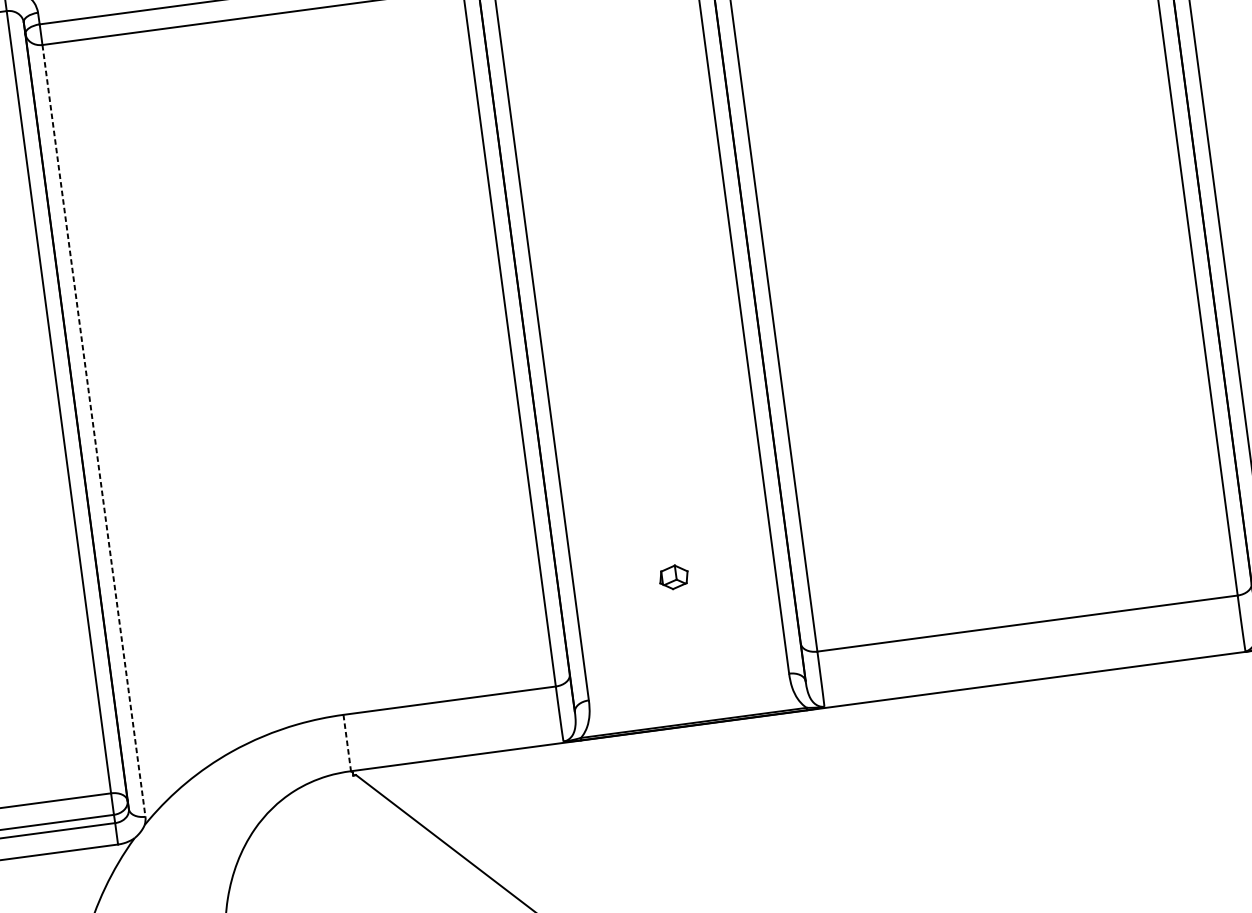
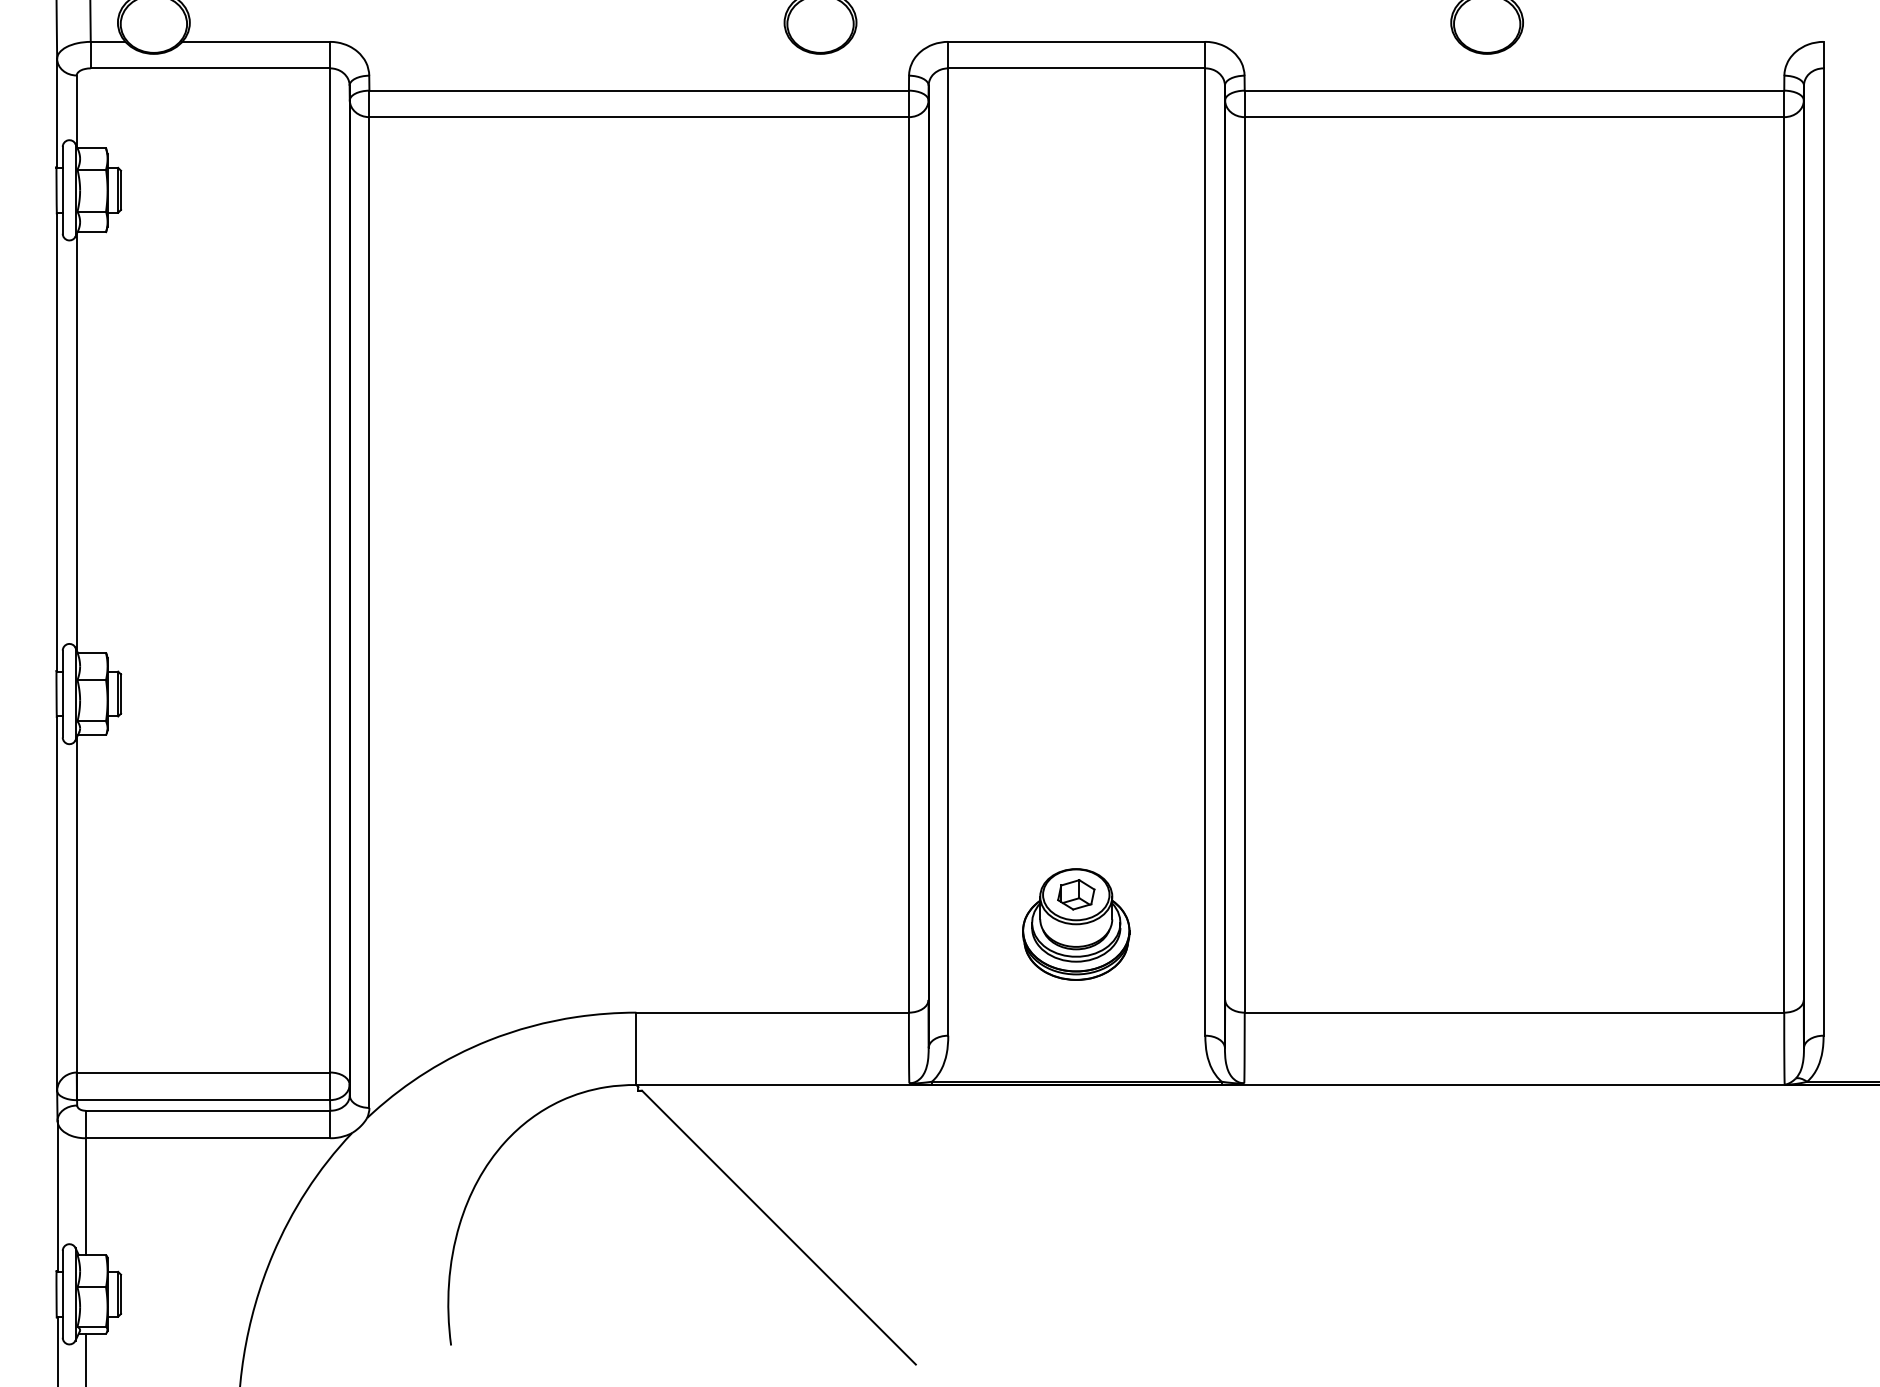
line: (94, 431) -> (369, 613), dashed -> solid
part: (677, 600) -> (1076, 924), added
line: (347, 743) -> (636, 1049), dashed -> solid

